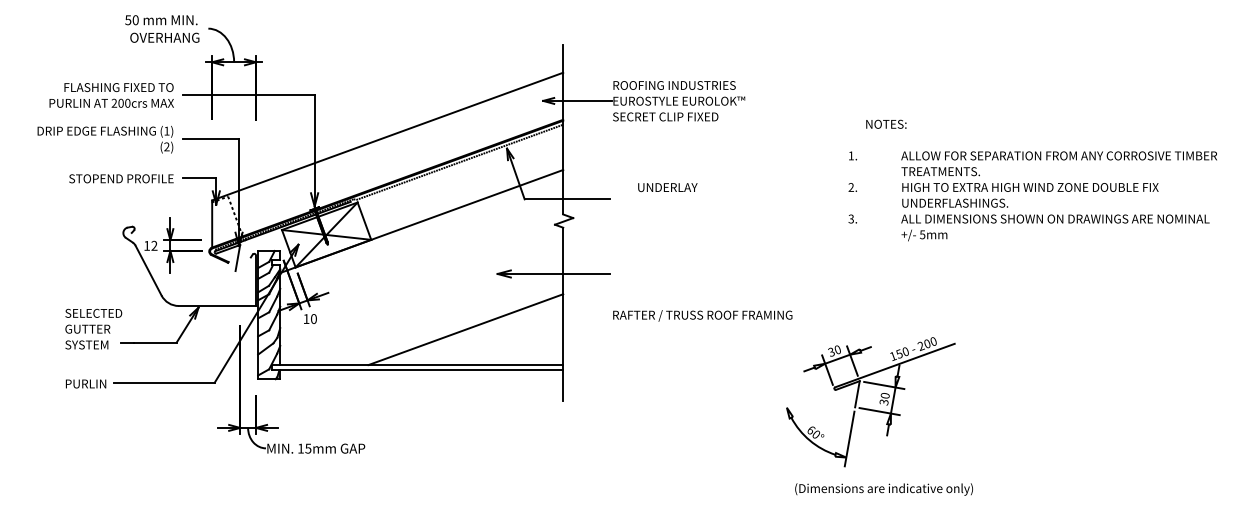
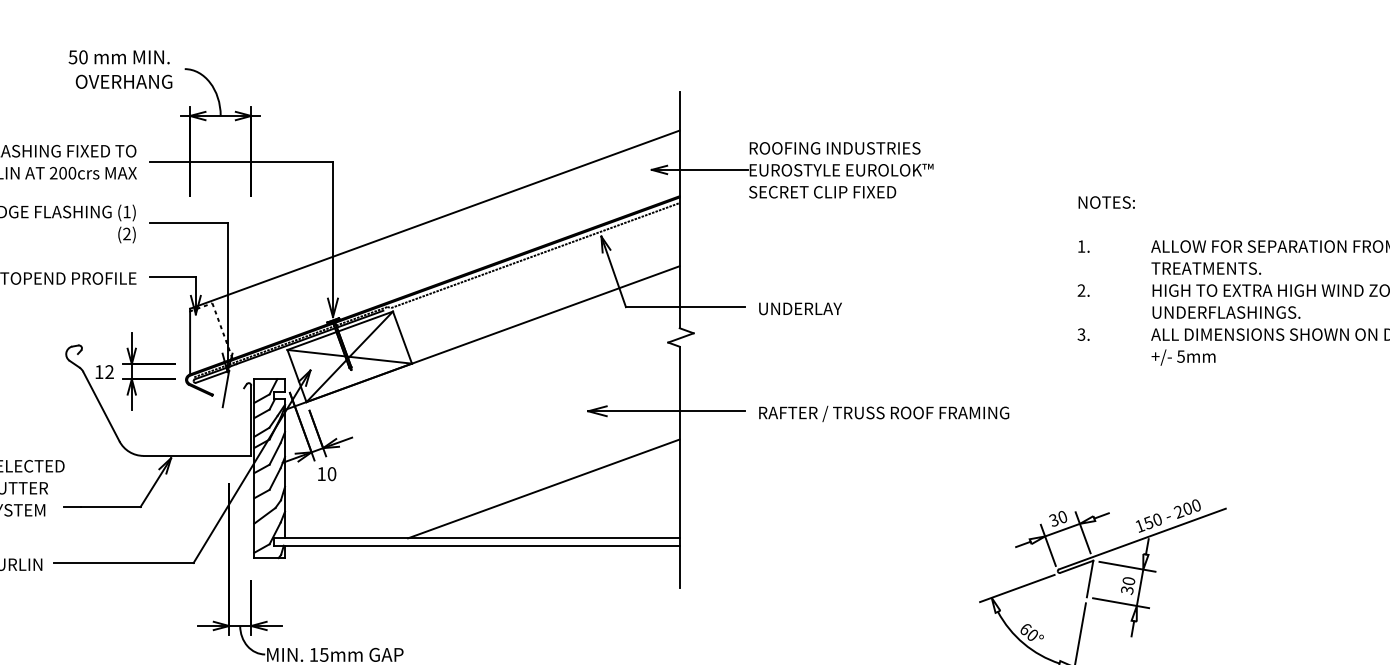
text: (886, 123) -> (1106, 201), moved
text: (667, 187) -> (800, 308), moved
text: (702, 315) -> (883, 413), moved
line: (804, 400) -> (1016, 587), added

